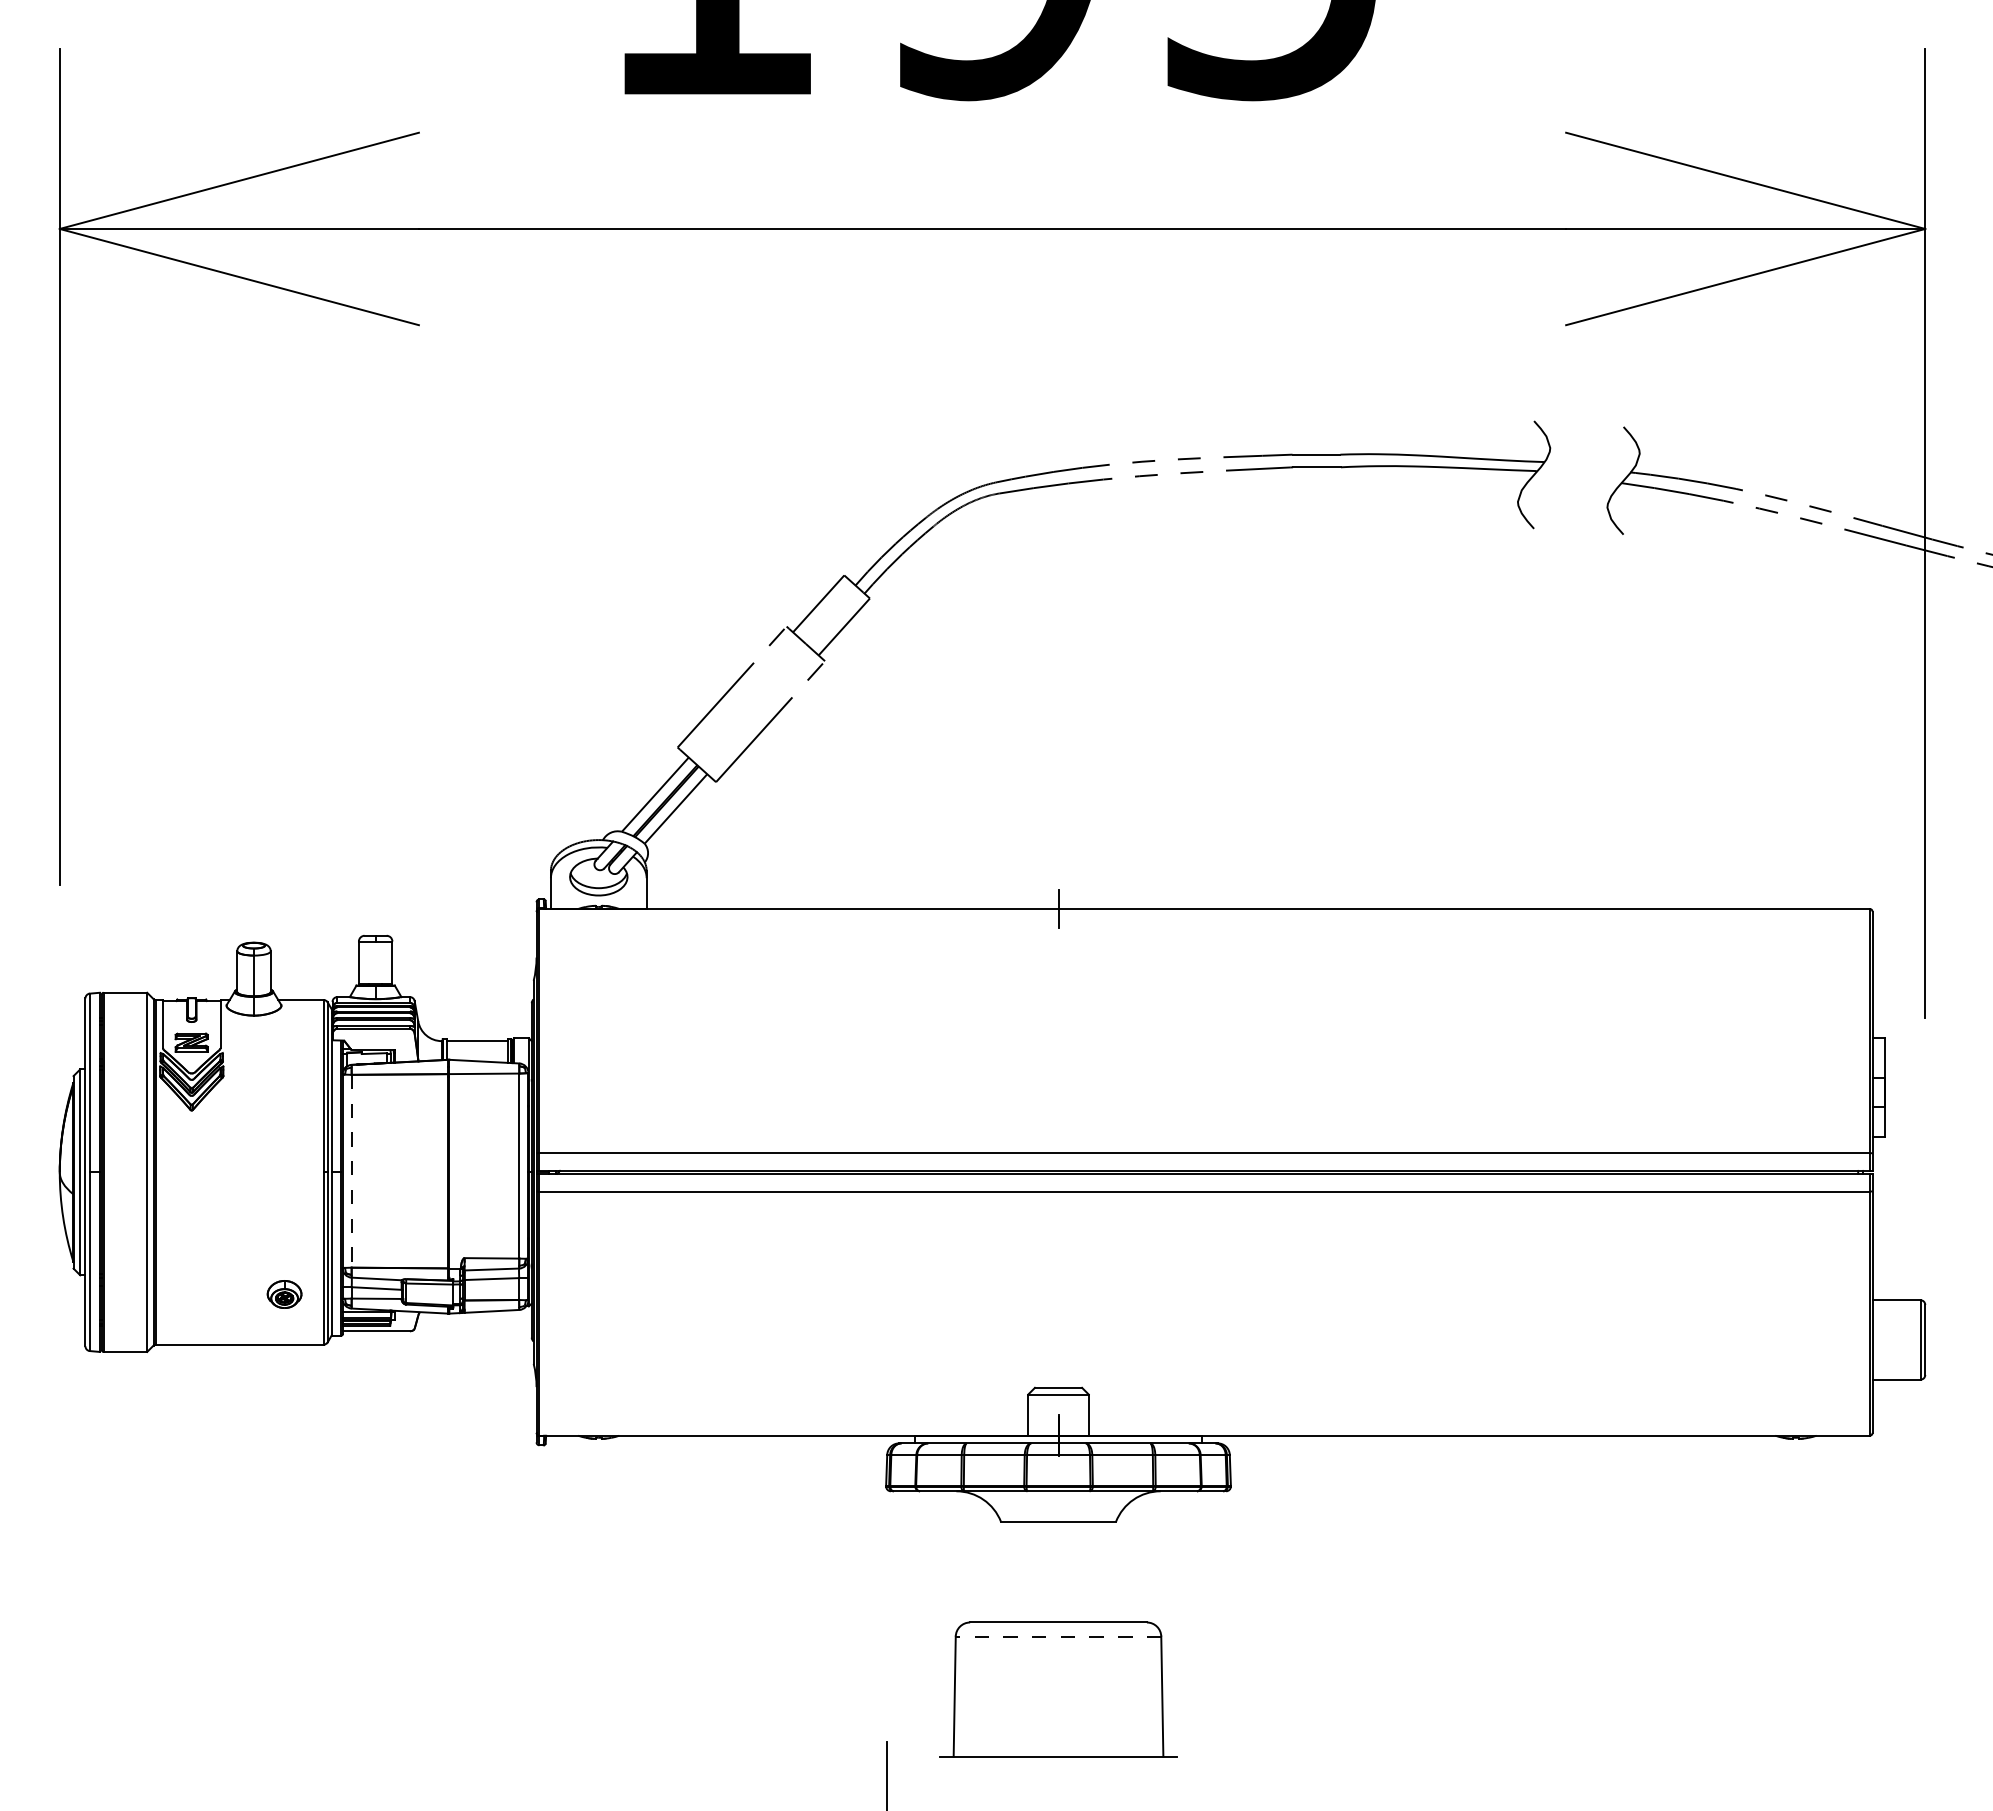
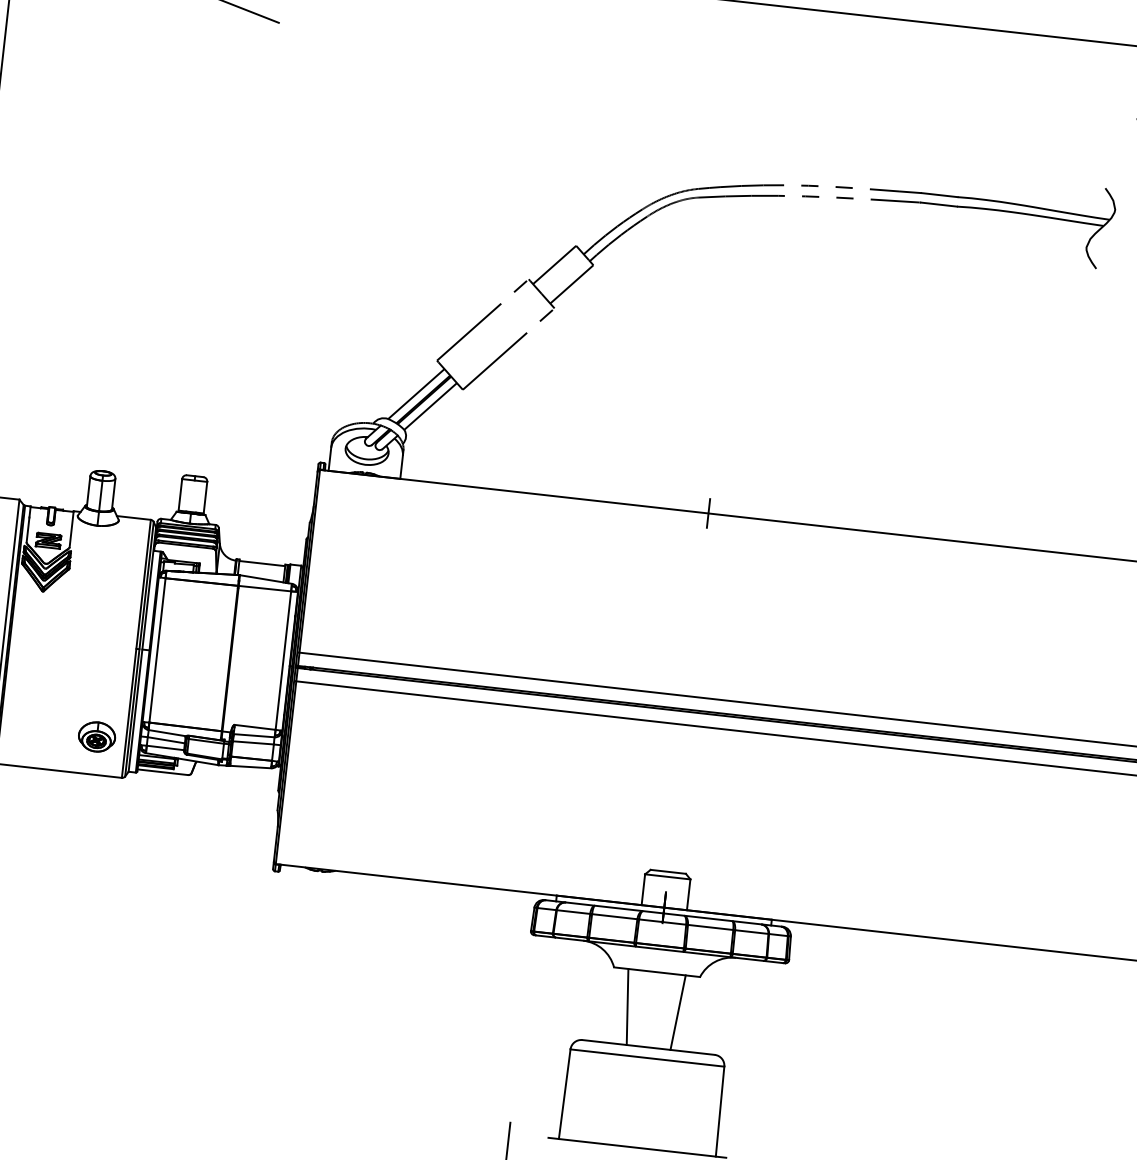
line: (351, 1171) -> (157, 650), dashed -> solid
part: (284, 1294) -> (96, 737), size x1.43
line: (1024, 1571) -> (627, 1006), added
line: (1091, 1571) -> (677, 1012), added
line: (1058, 1636) -> (647, 1057), dashed -> solid

